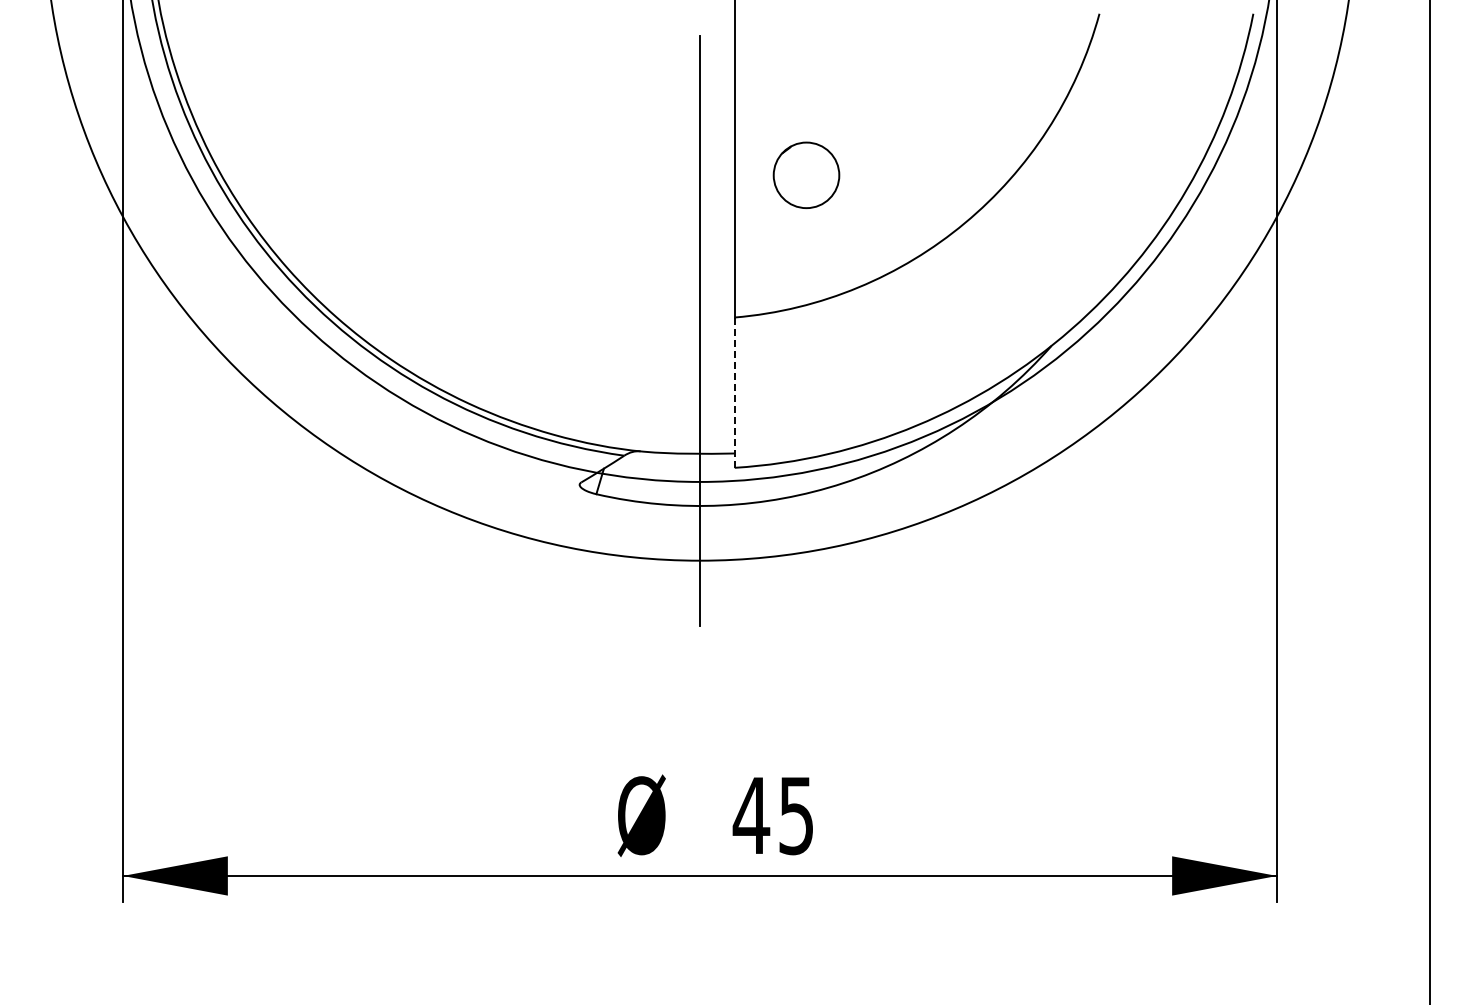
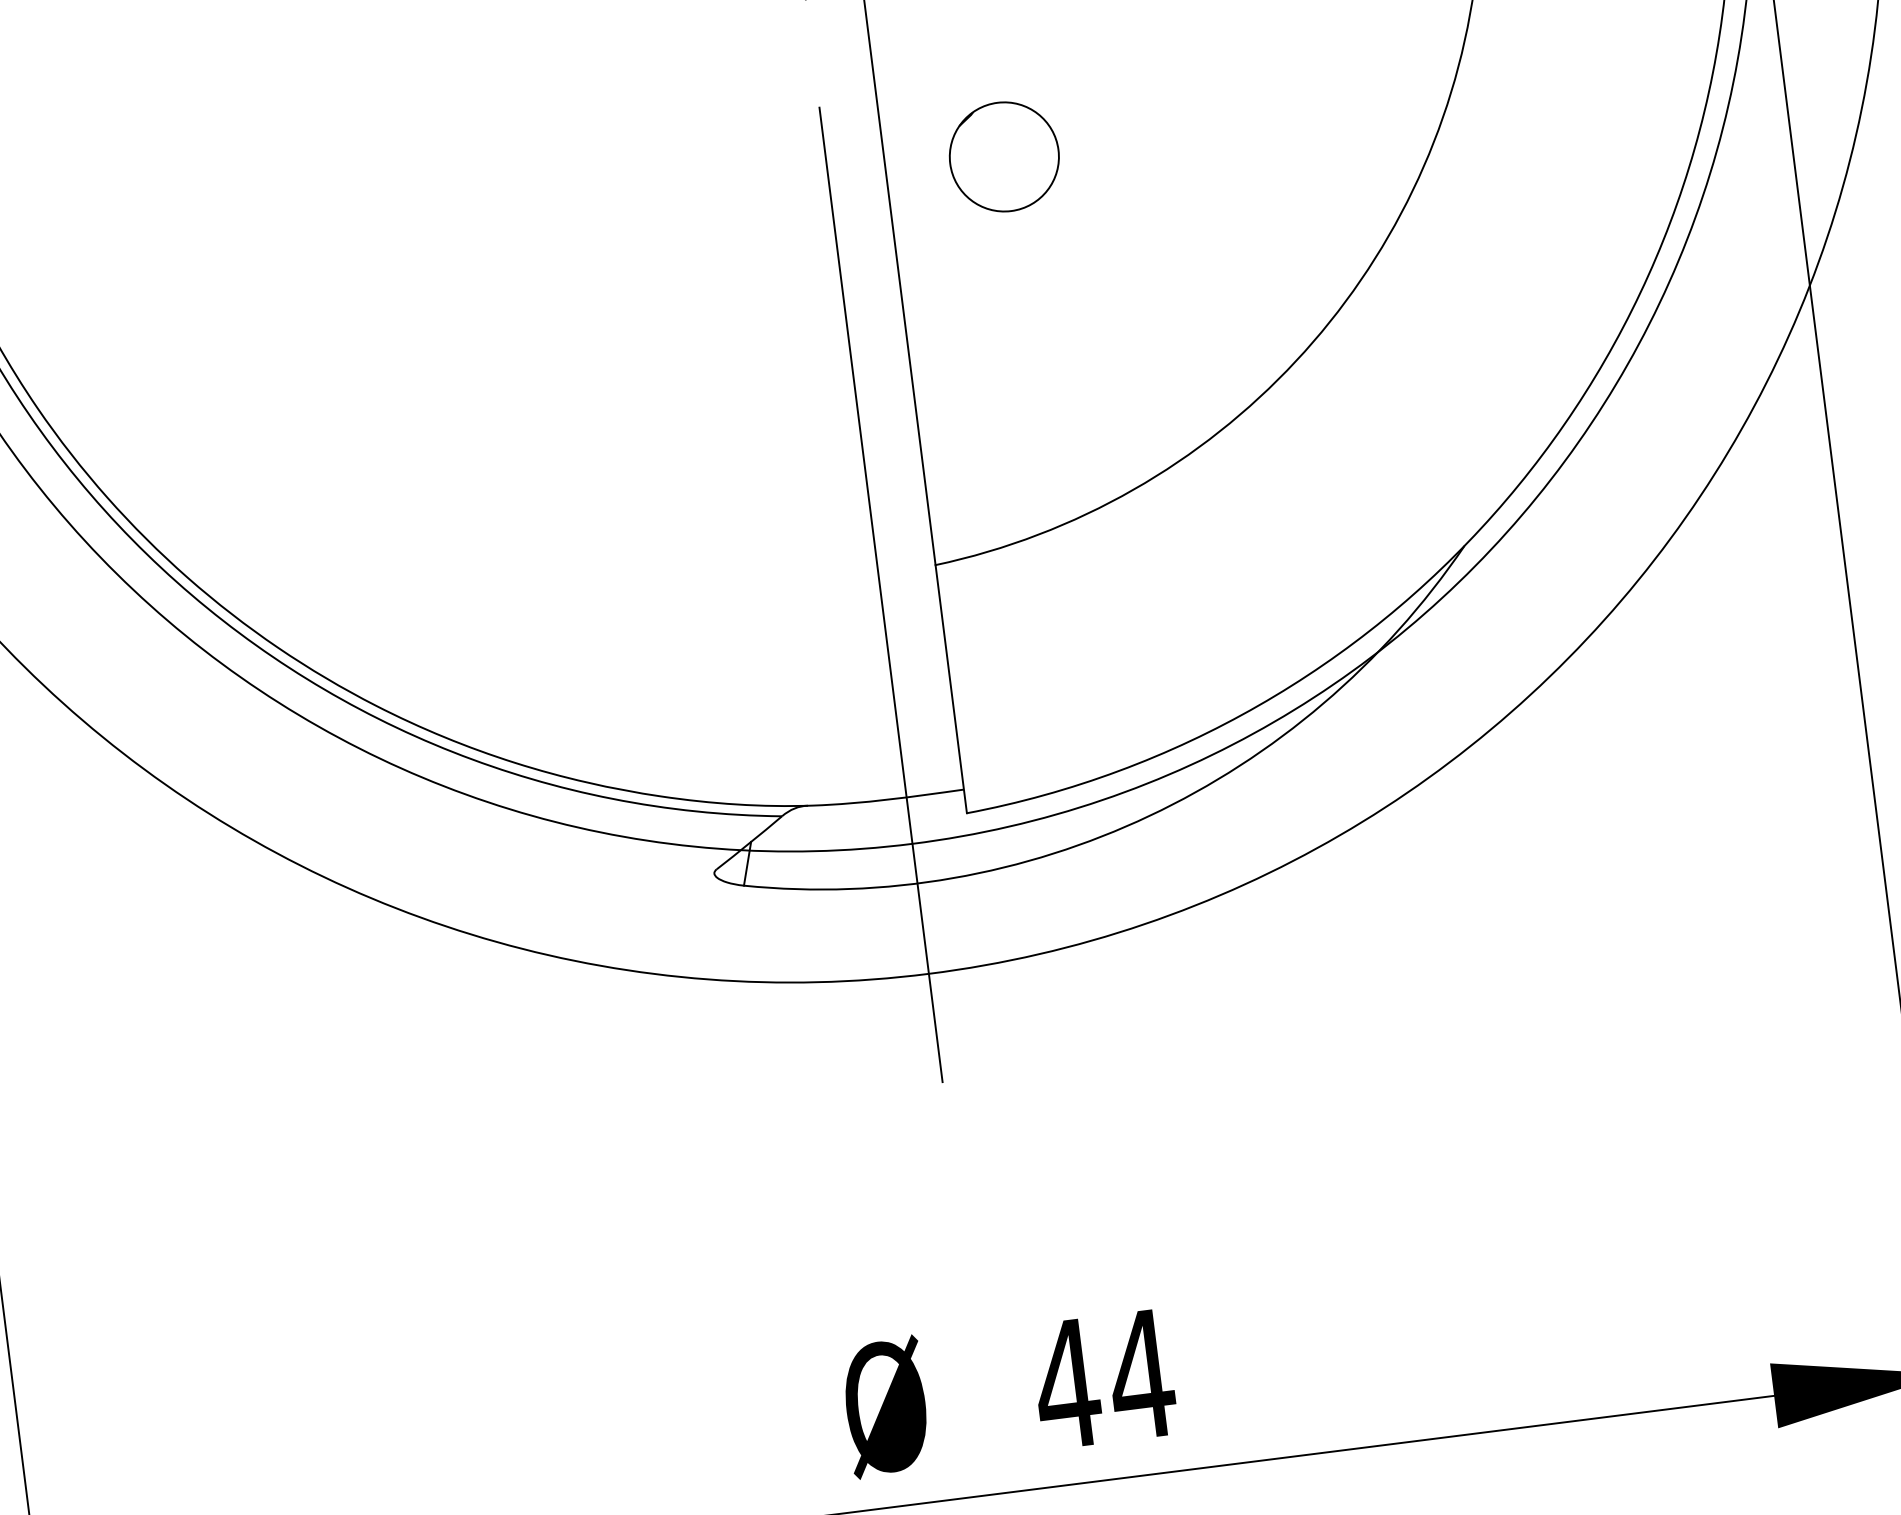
part: (806, 174) -> (1004, 155), moved
line: (734, 392) -> (950, 688), dashed -> solid
text: (796, 816) -> (1141, 1376), 45 -> 44

